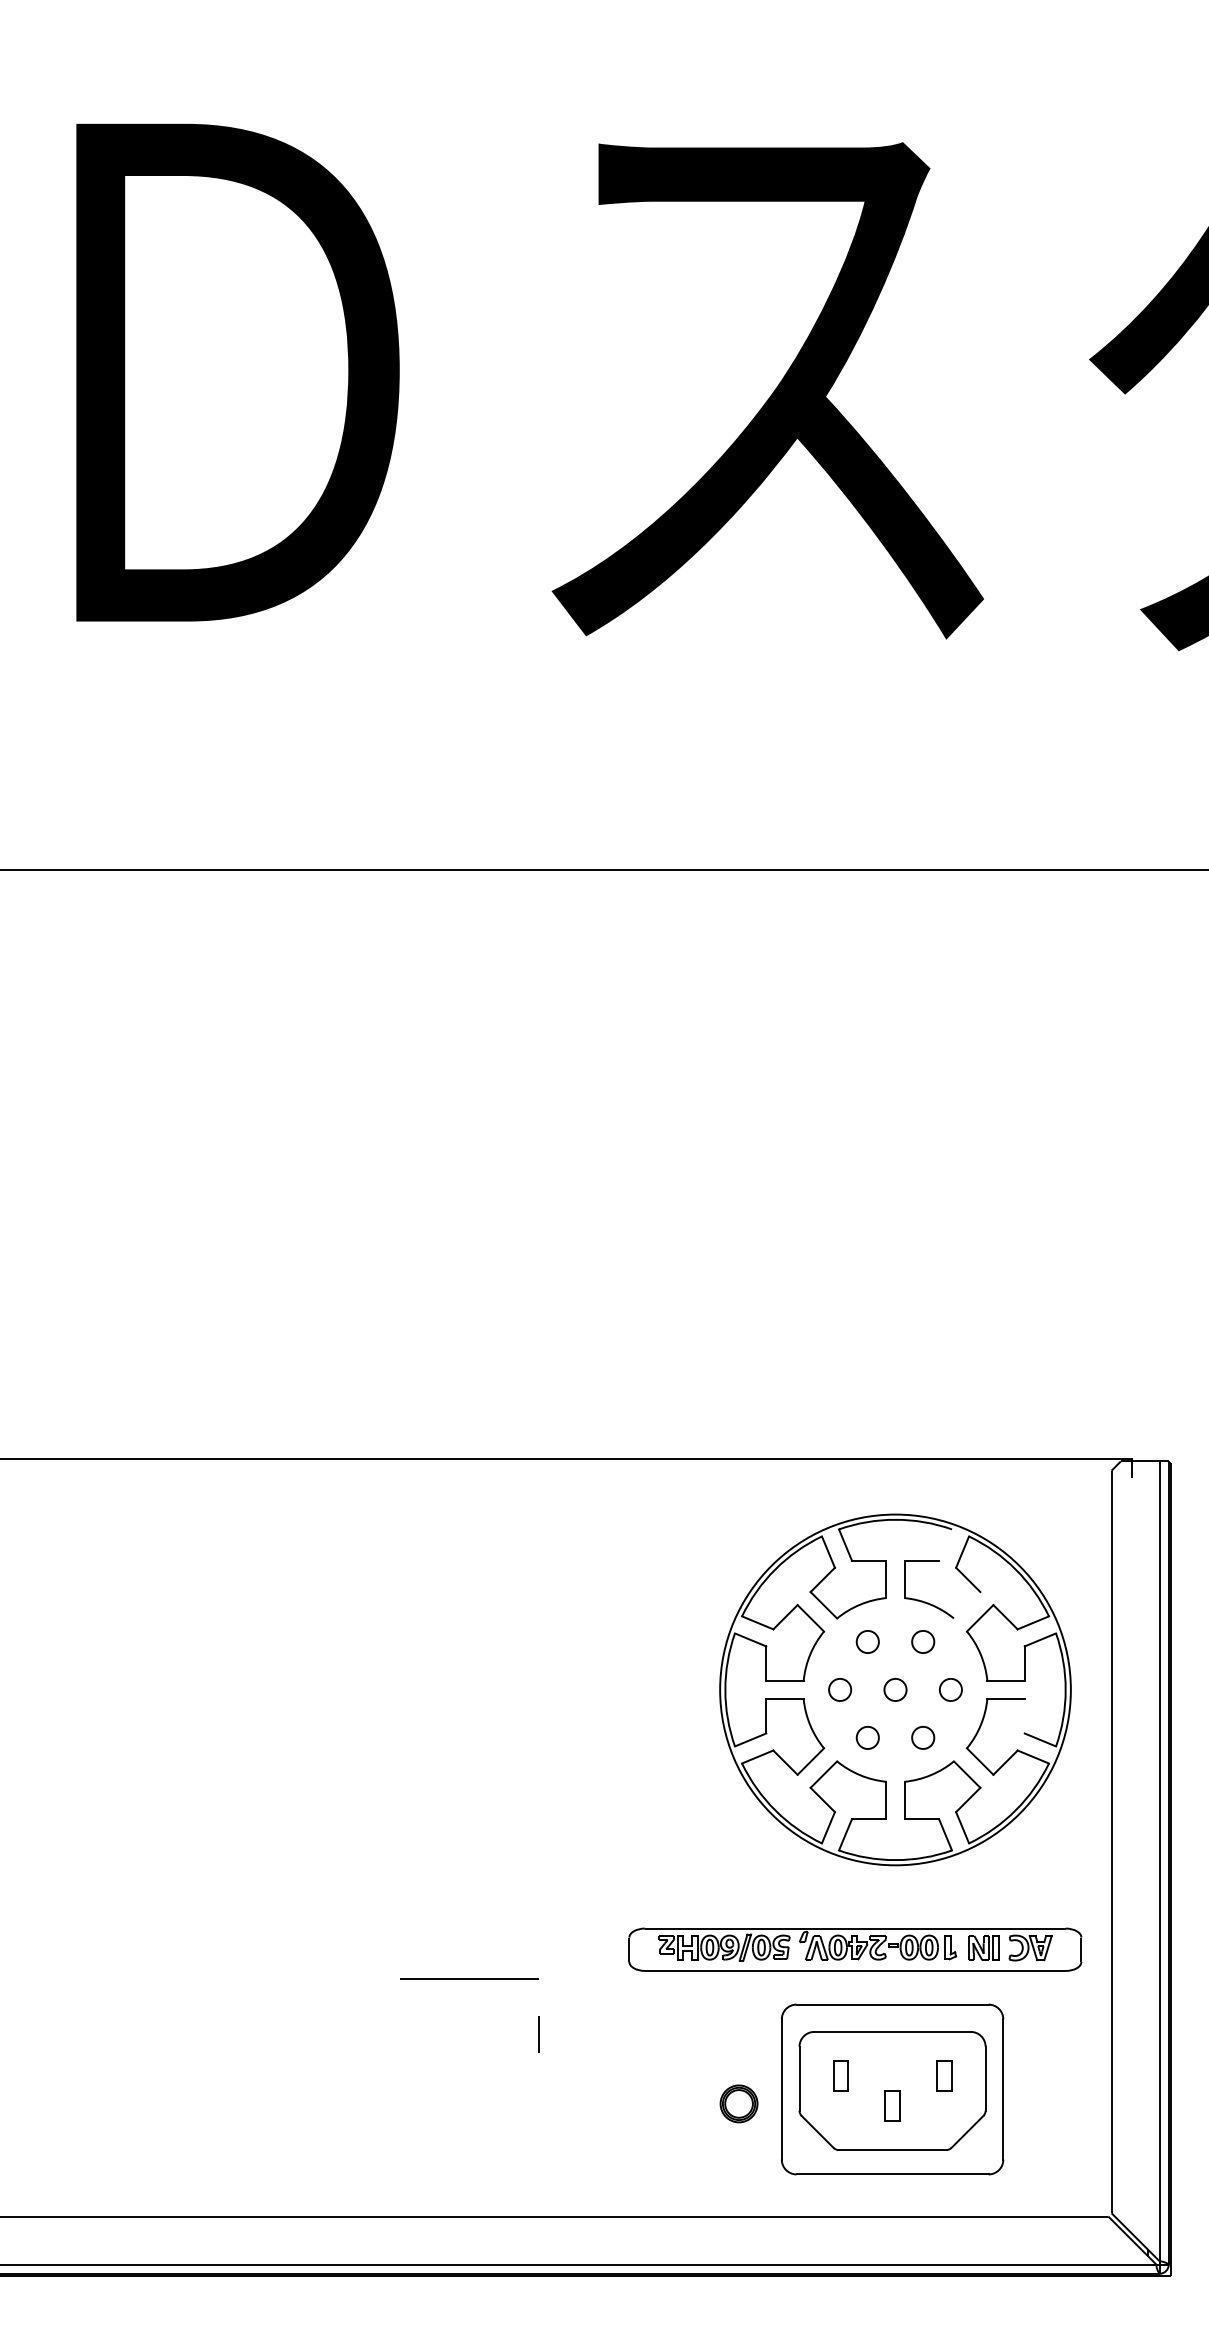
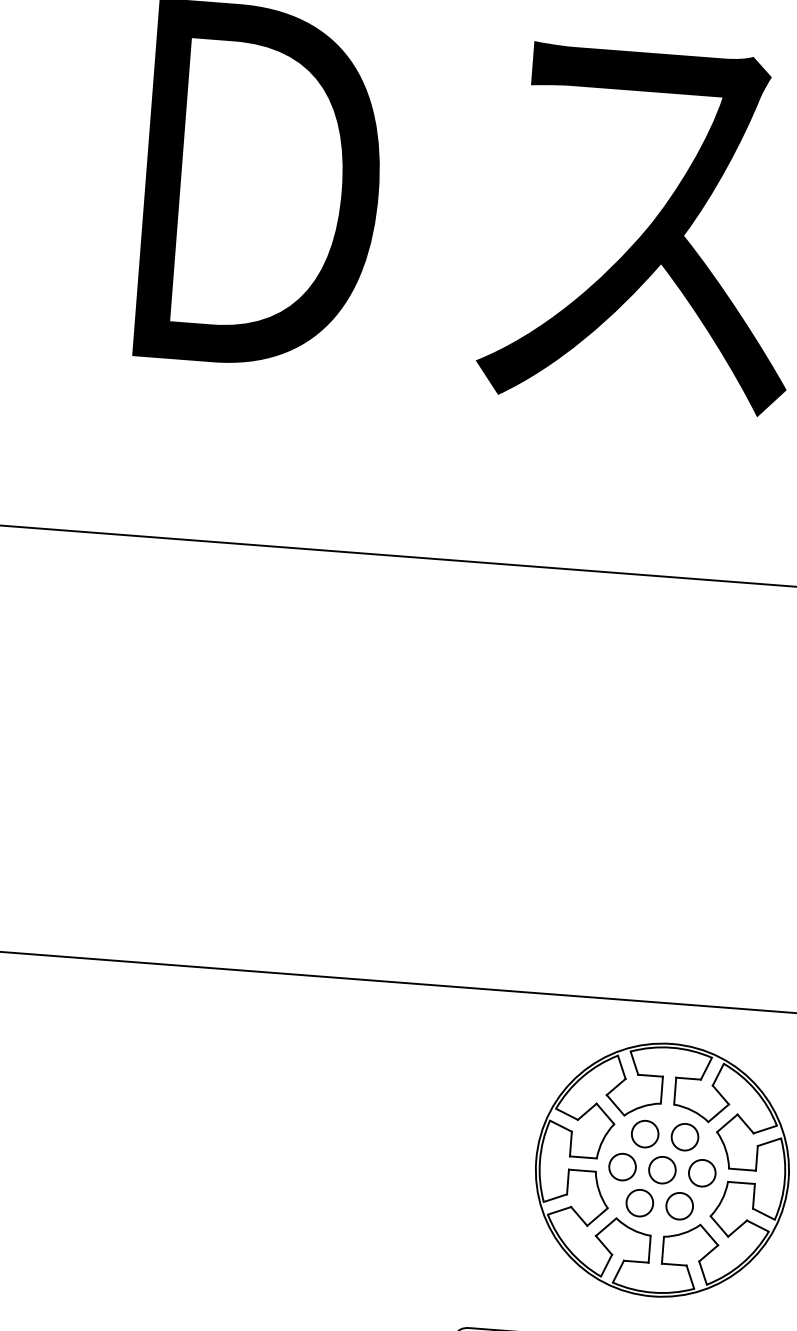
line: (945, 1544) -> (706, 1068), added
line: (966, 1605) -> (718, 1113), added
circle: (867, 1641) -> (644, 1133), size x1.67
circle: (922, 1641) -> (684, 1136), size x1.67
circle: (839, 1689) -> (622, 1166), size x1.67
circle: (895, 1689) -> (662, 1169), size x1.67
circle: (950, 1689) -> (702, 1172), size x1.67
line: (1024, 1716) -> (753, 1196), added
circle: (867, 1737) -> (639, 1202), size x1.67
circle: (922, 1737) -> (679, 1205), size x1.67

